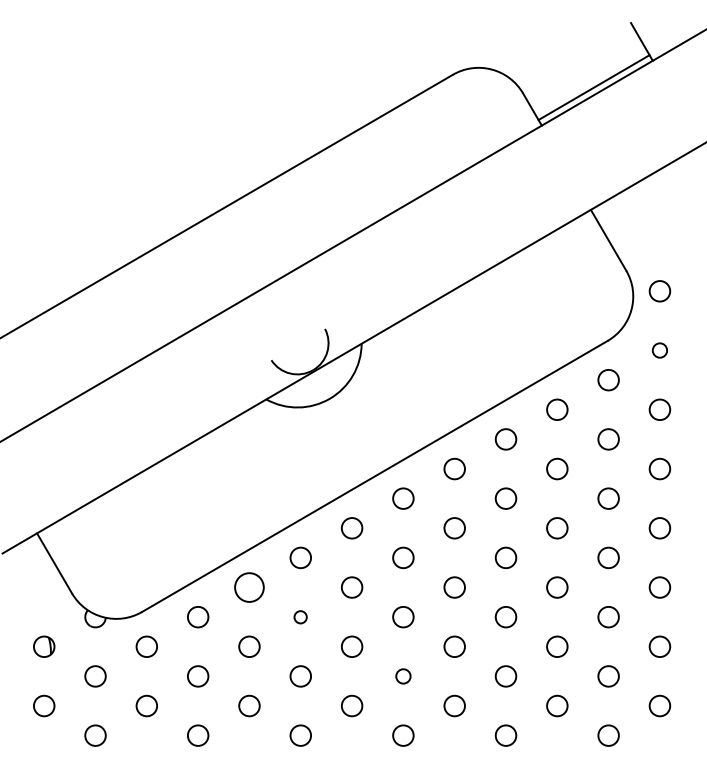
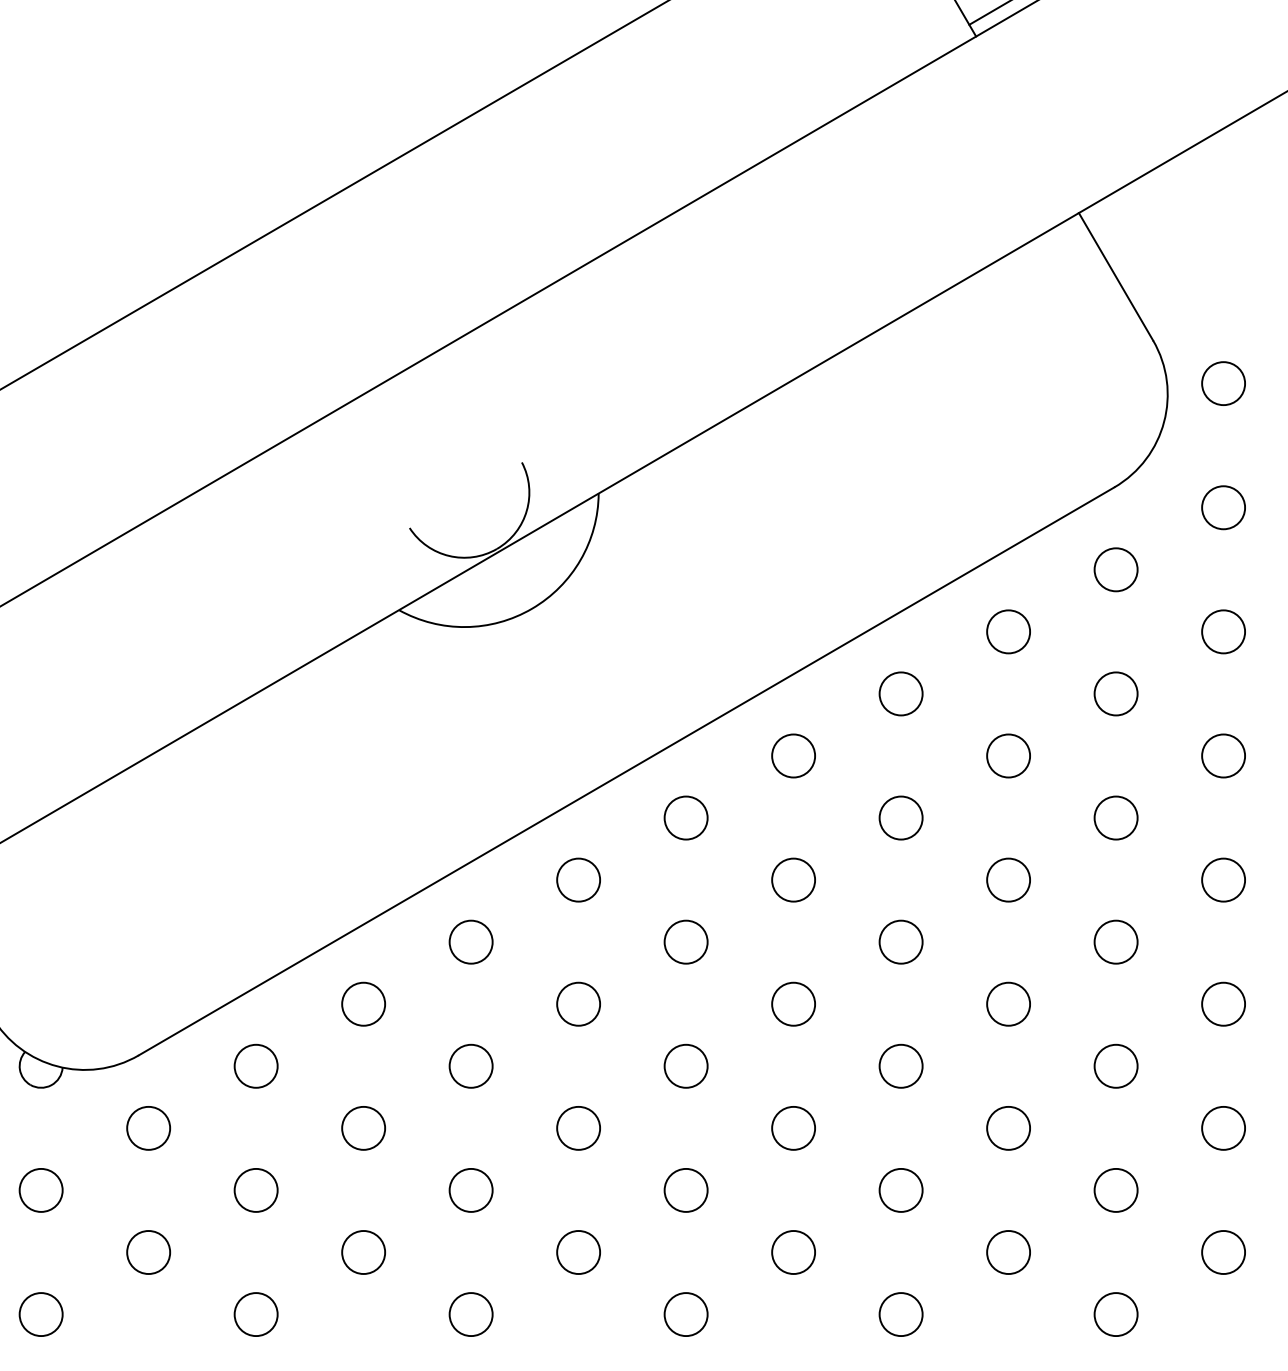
circle: (659, 350) -> (1222, 507), size x1.43
circle: (249, 587) -> (363, 1004), size x0.71
circle: (300, 617) -> (470, 1066), size x1.67
circle: (403, 676) -> (686, 1190), size x1.43

